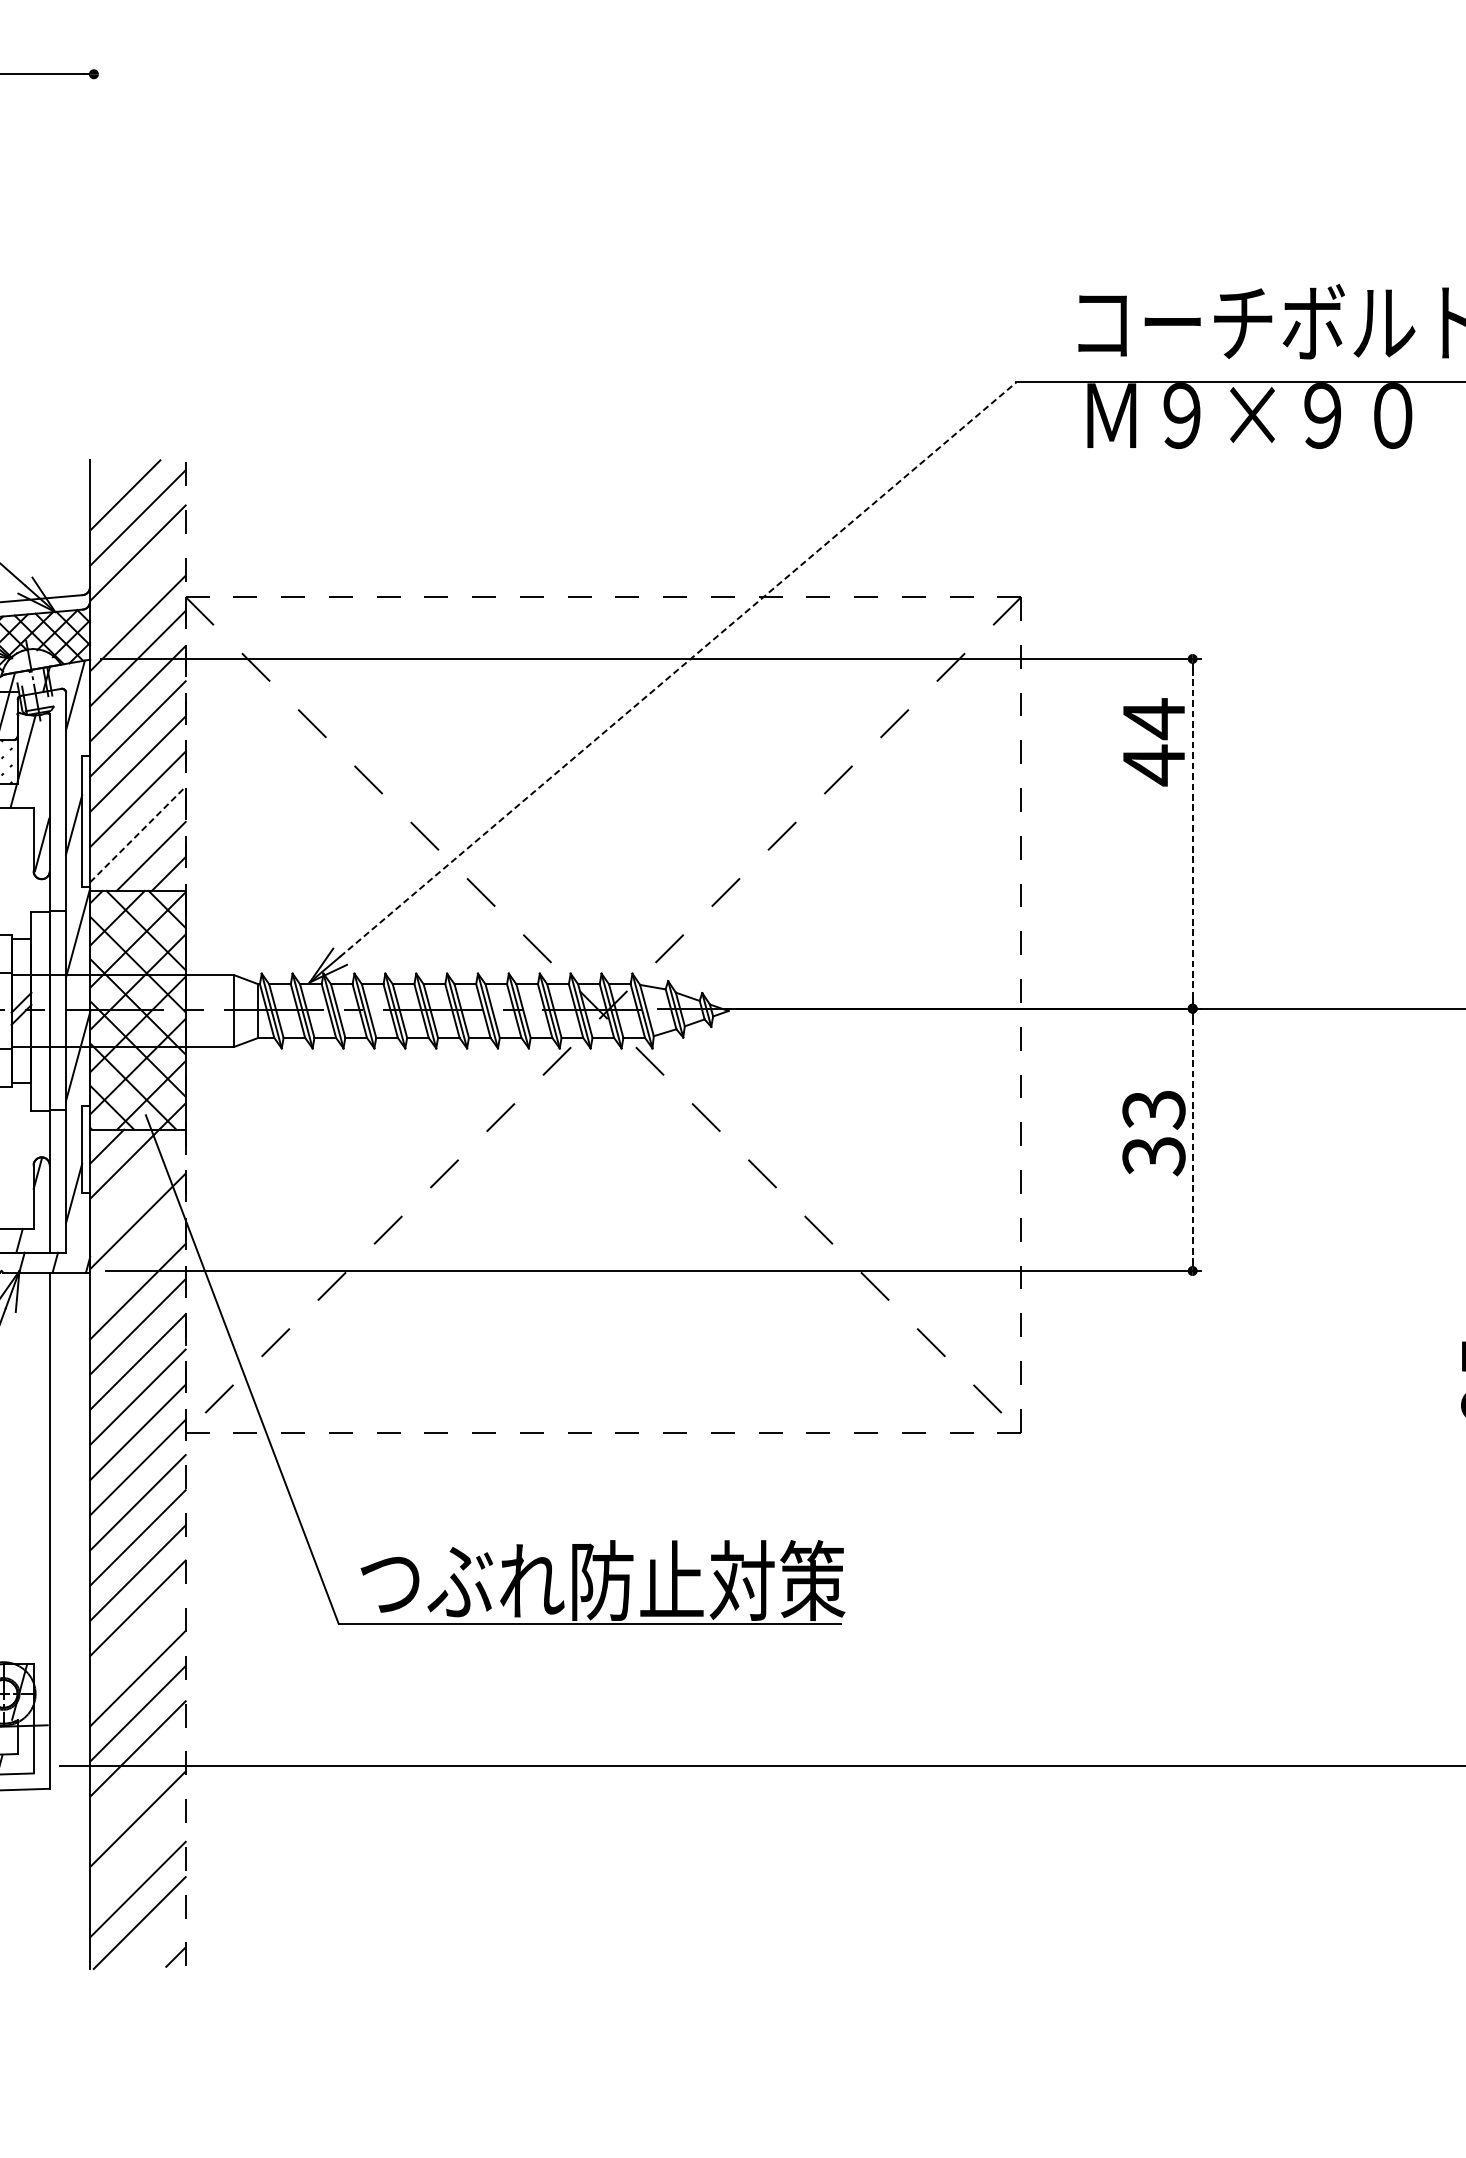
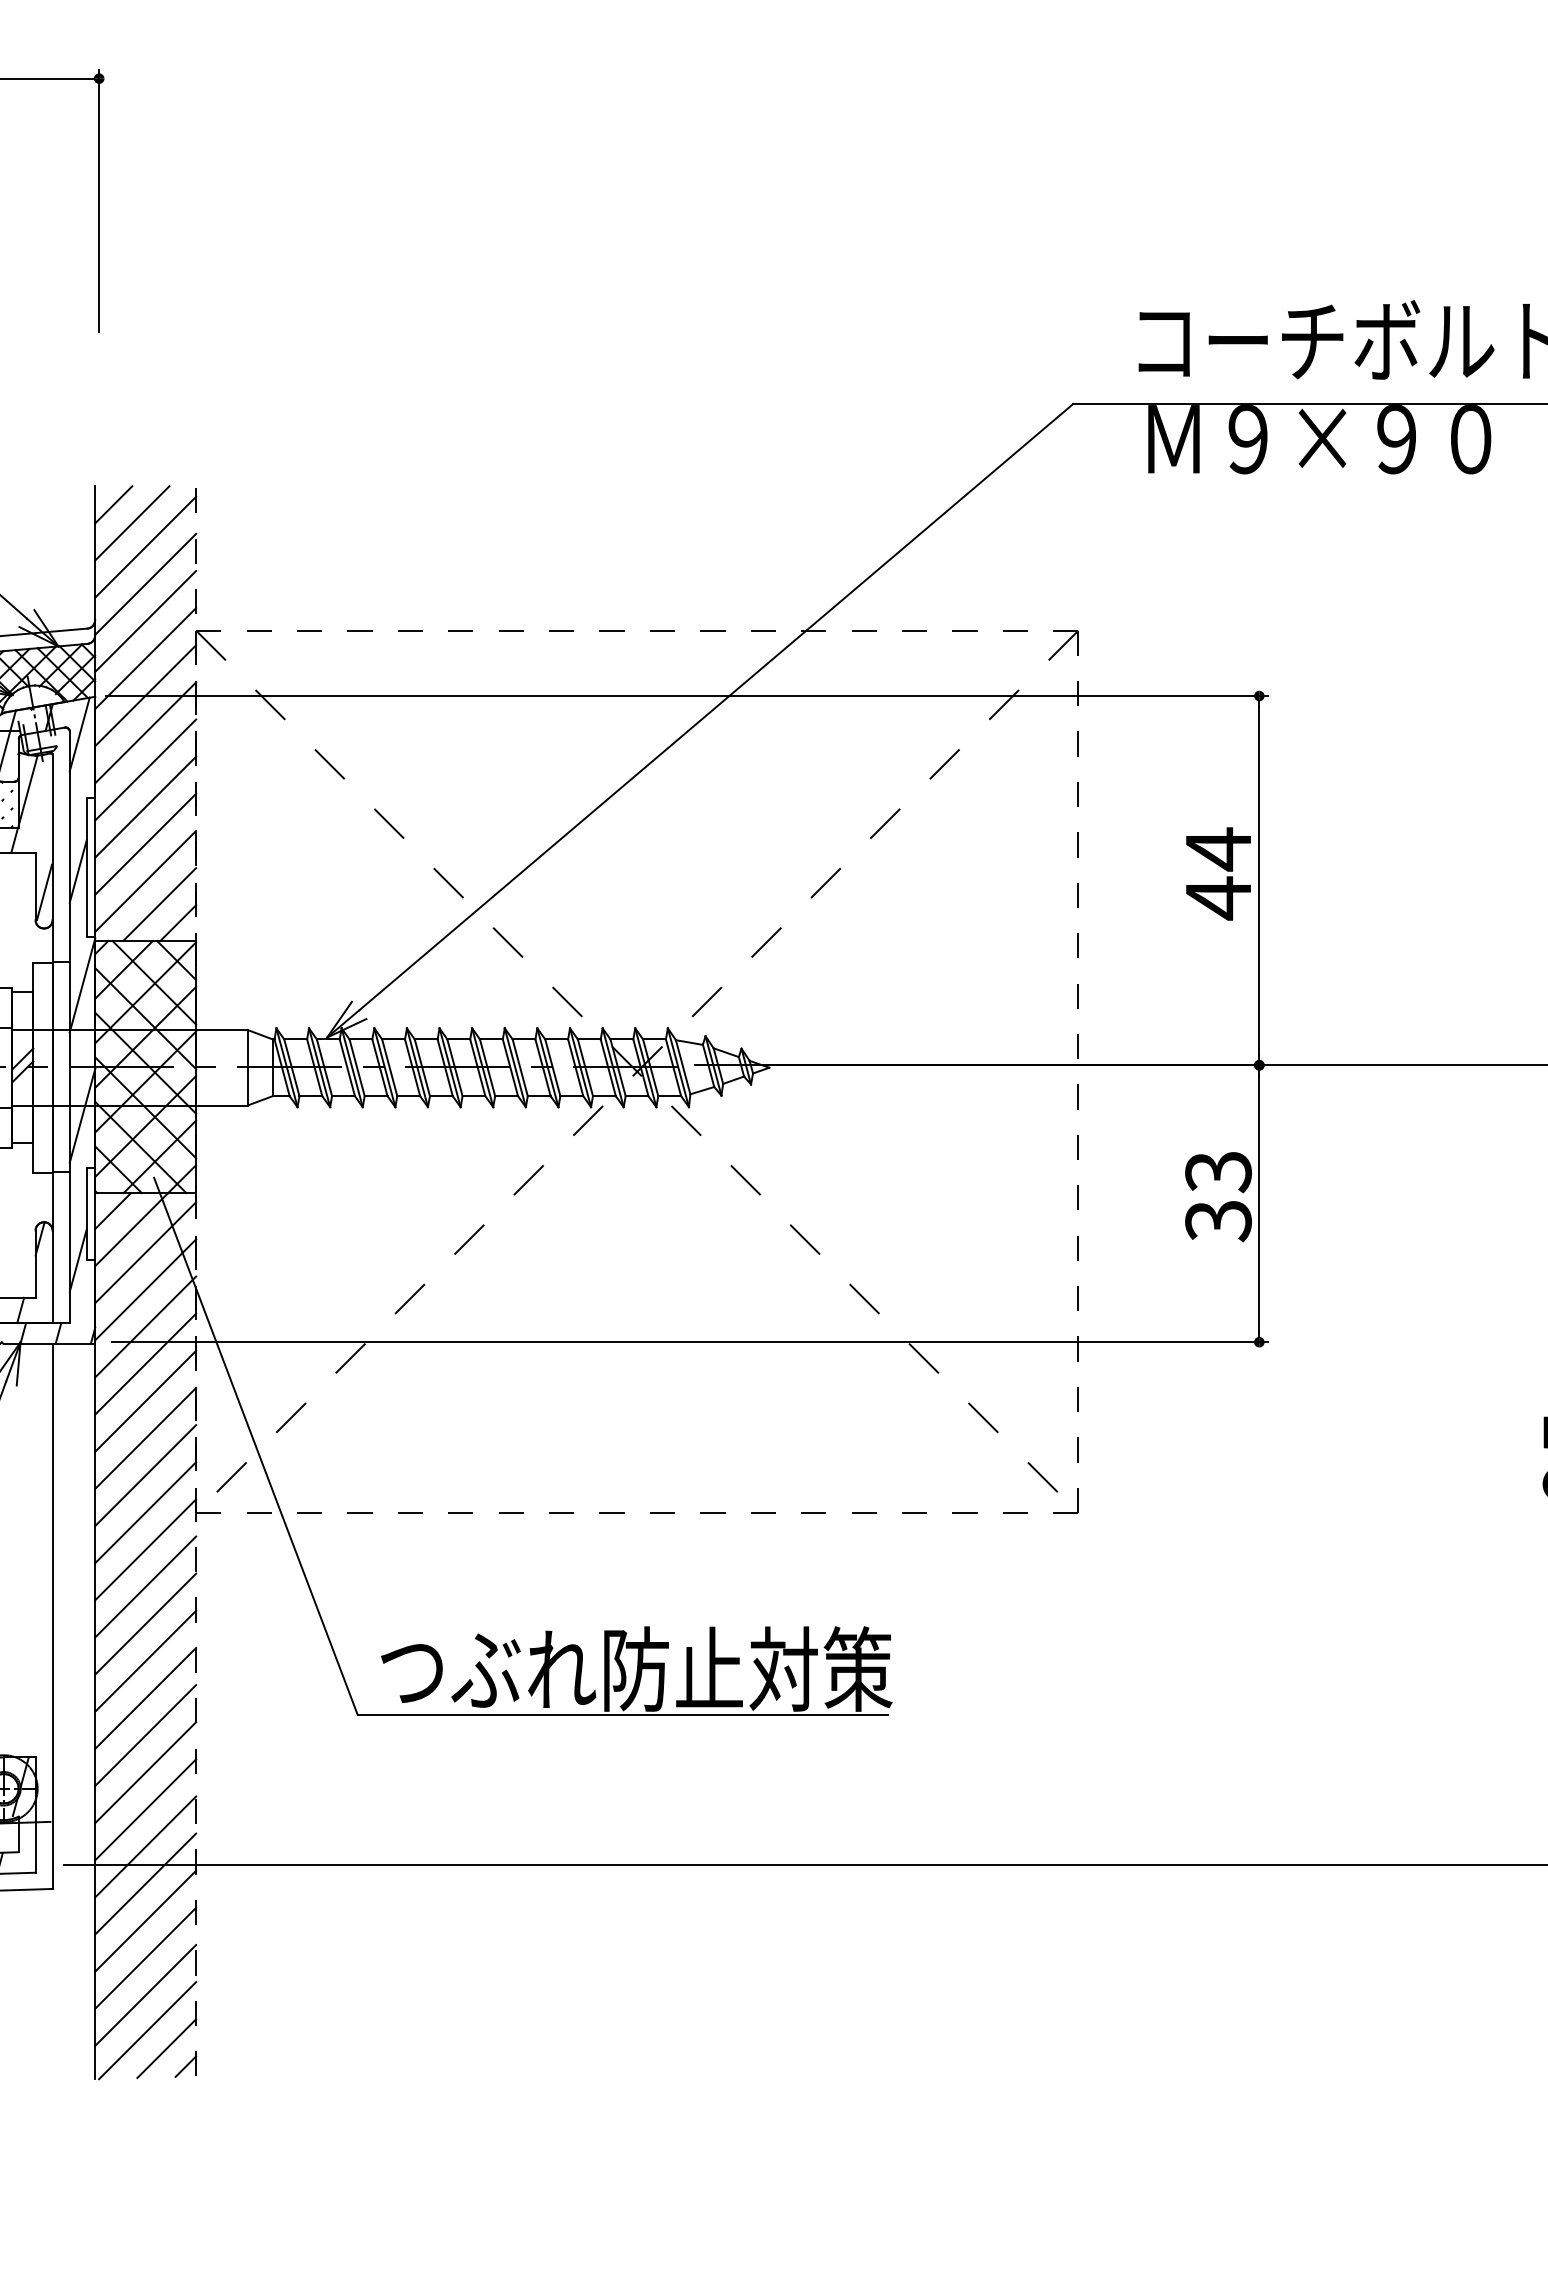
line: (94, 189) -> (99, 200), added
line: (107, 477) -> (113, 504), added
line: (137, 587) -> (145, 620), added
line: (678, 668) -> (716, 706), dashed -> solid
text: (1153, 741) -> (1218, 873), moved
line: (138, 834) -> (146, 881), dashed -> solid
line: (1192, 834) -> (1259, 881), dashed -> solid
line: (1192, 1139) -> (1259, 1203), dashed -> solid
line: (137, 1186) -> (145, 1252), added
line: (137, 1256) -> (145, 1326), added
line: (137, 1643) -> (145, 1735), added
line: (137, 1783) -> (145, 1883), added
line: (137, 1853) -> (145, 1957), added
line: (157, 1939) -> (166, 2048), added

